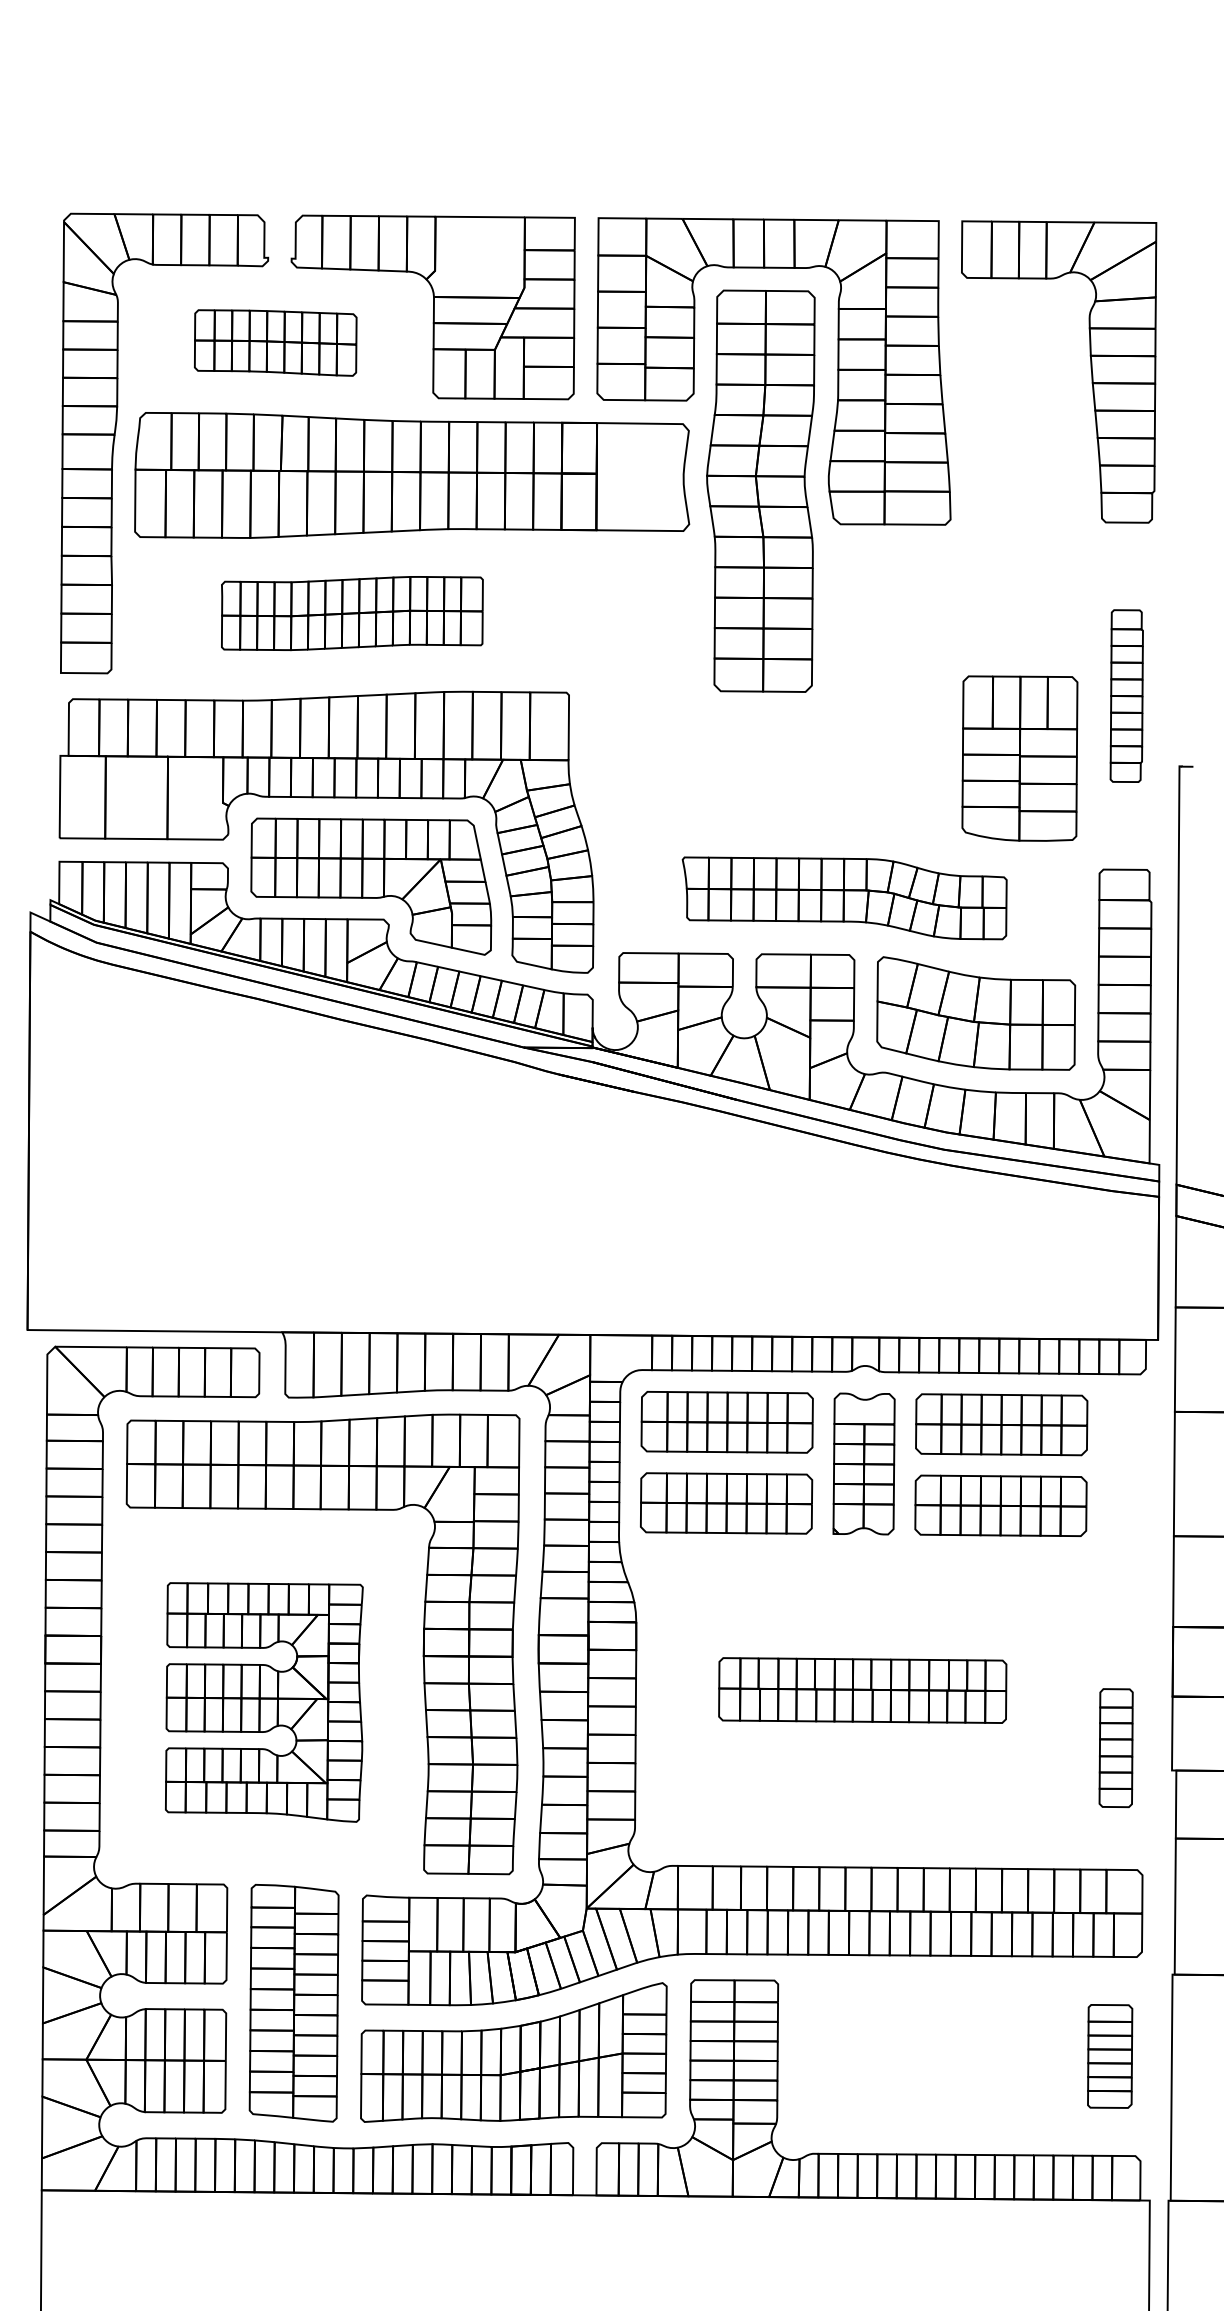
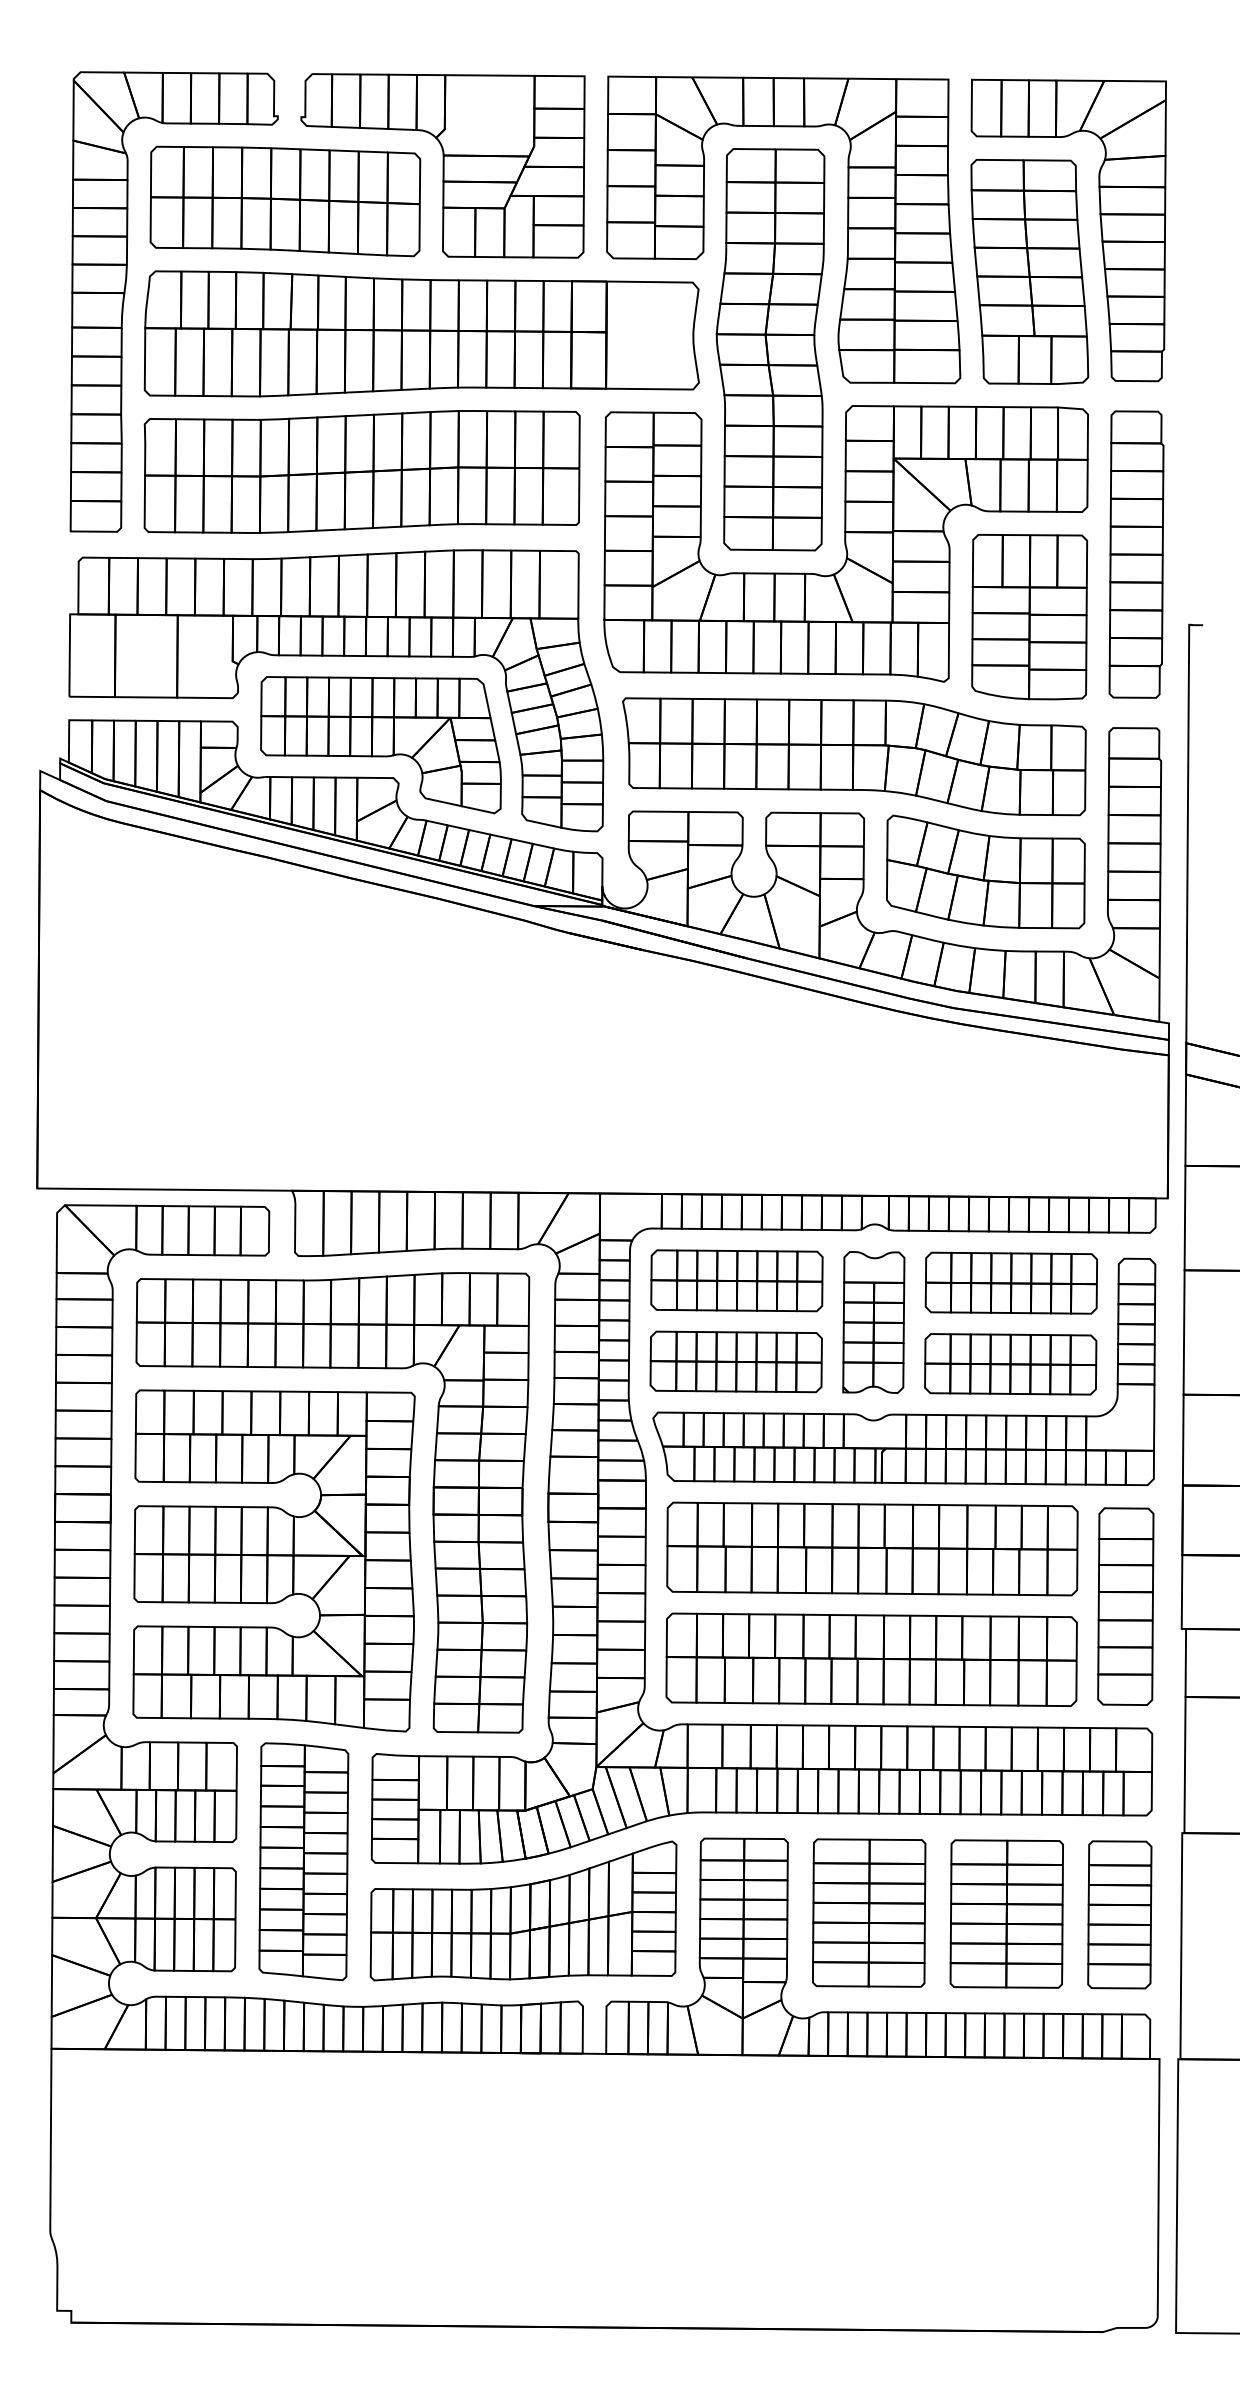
part: (275, 343) -> (285, 201), size x1.67
part: (1019, 413) -> (1029, 271), added
part: (351, 613) -> (361, 471), size x1.67
part: (835, 685) -> (845, 543), added
part: (1126, 696) -> (1136, 554), size x1.67
part: (844, 898) -> (854, 756), size x1.43
part: (894, 1555) -> (904, 1413), added
part: (862, 1690) -> (872, 1548), size x1.43
part: (263, 1702) -> (273, 1560), size x1.43
part: (1115, 1748) -> (1125, 1606), size x1.67
part: (861, 1801) -> (871, 1659), added
part: (859, 2054) -> (869, 1912), added
part: (996, 2055) -> (1006, 1913), added
part: (1109, 2056) -> (1119, 1914), size x1.43

